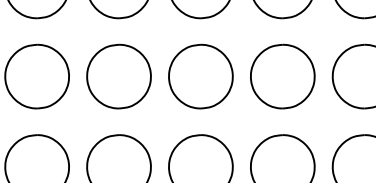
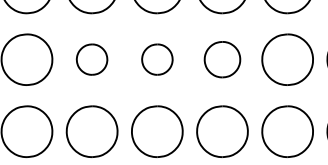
part: (118, 76) -> (91, 59), size x0.6
part: (201, 76) -> (157, 59), size x0.6
part: (282, 76) -> (222, 59), size x0.7

